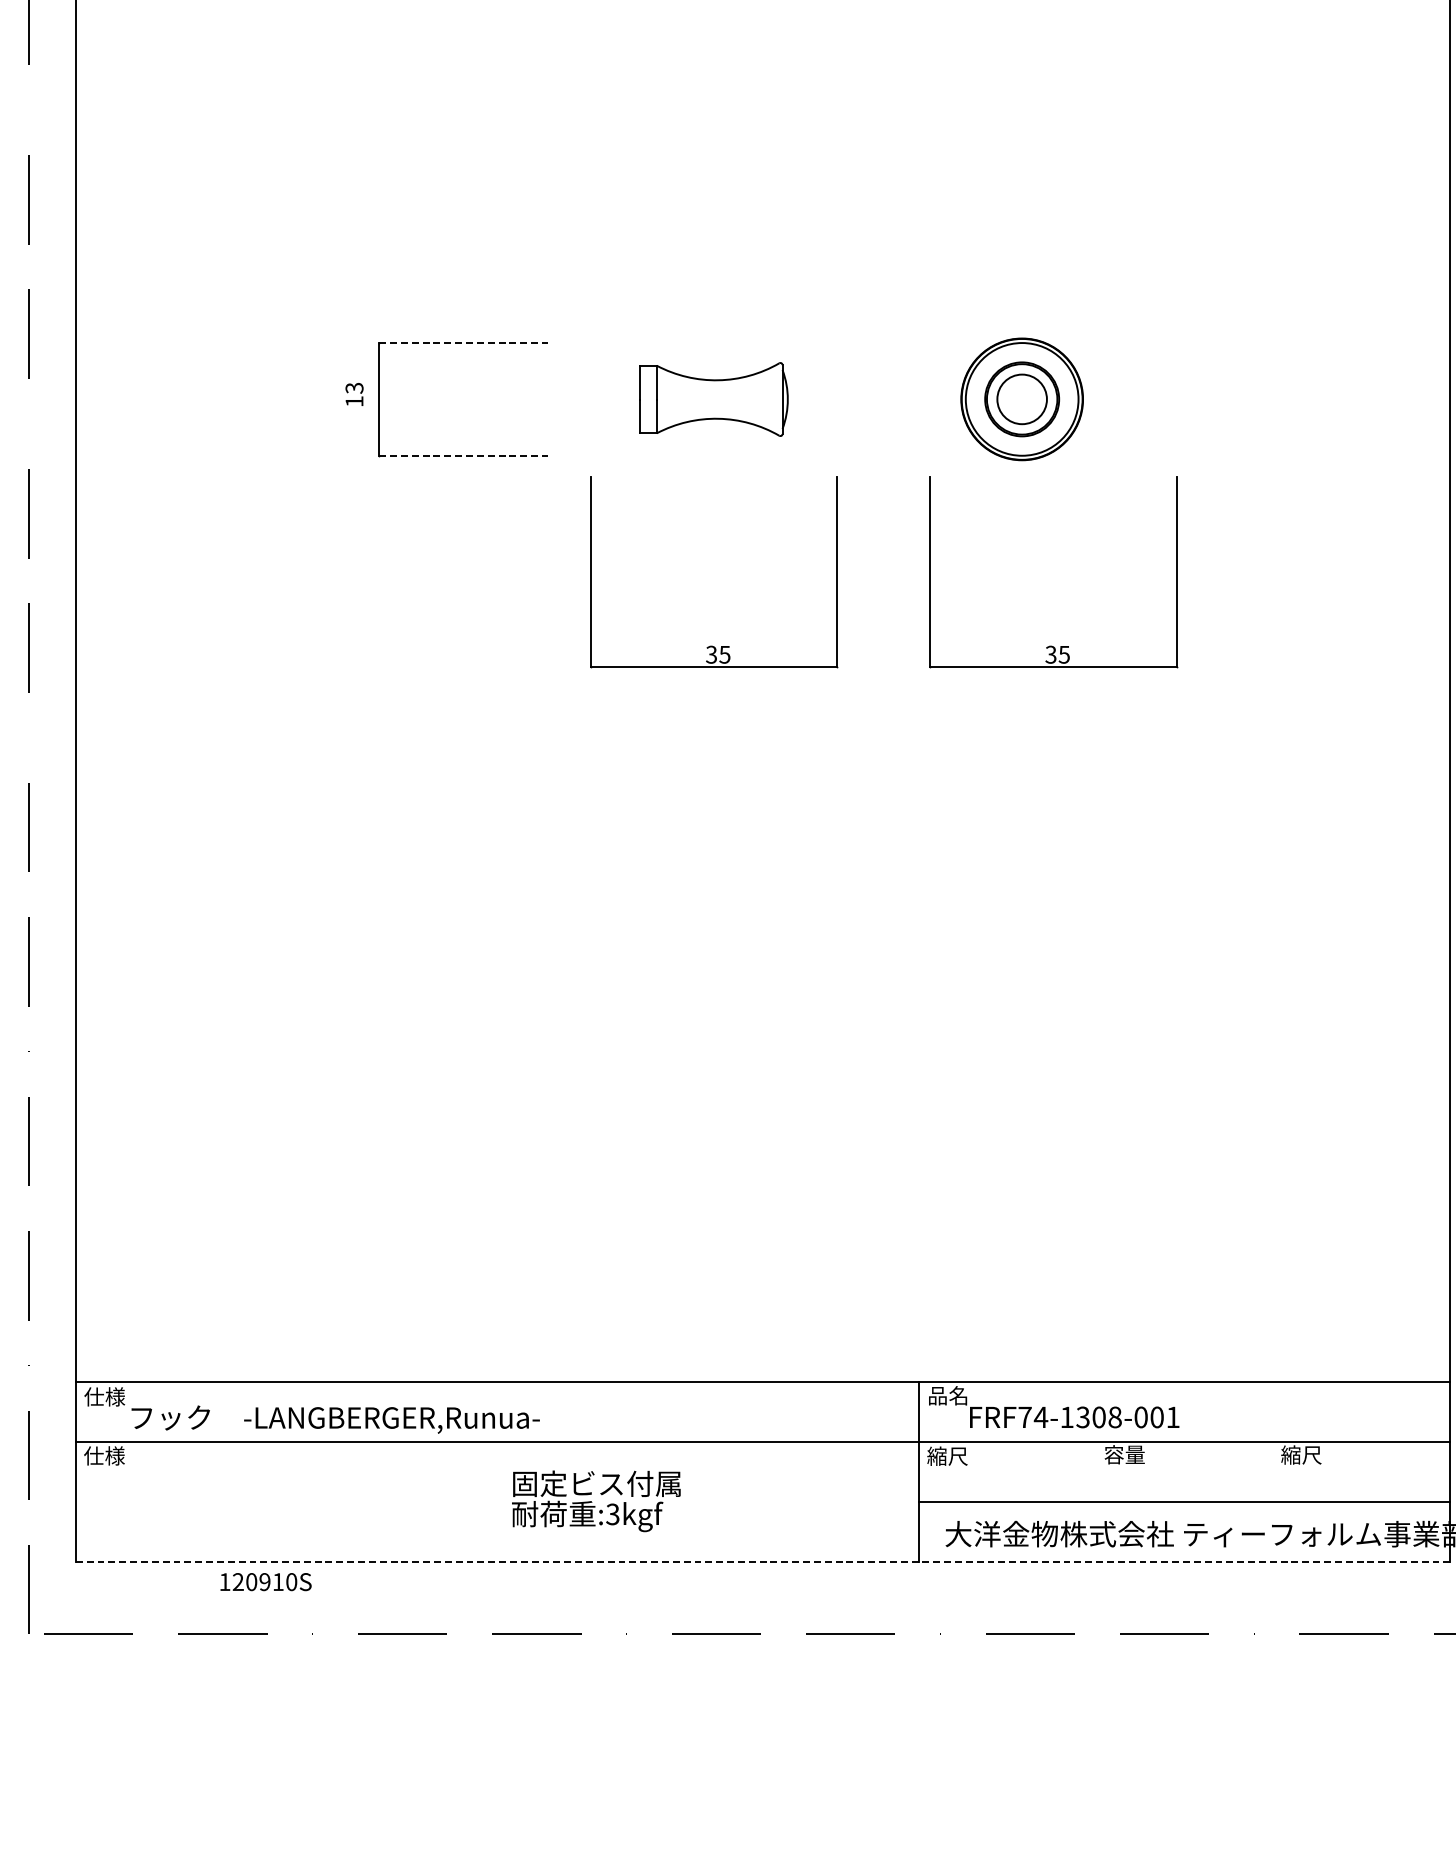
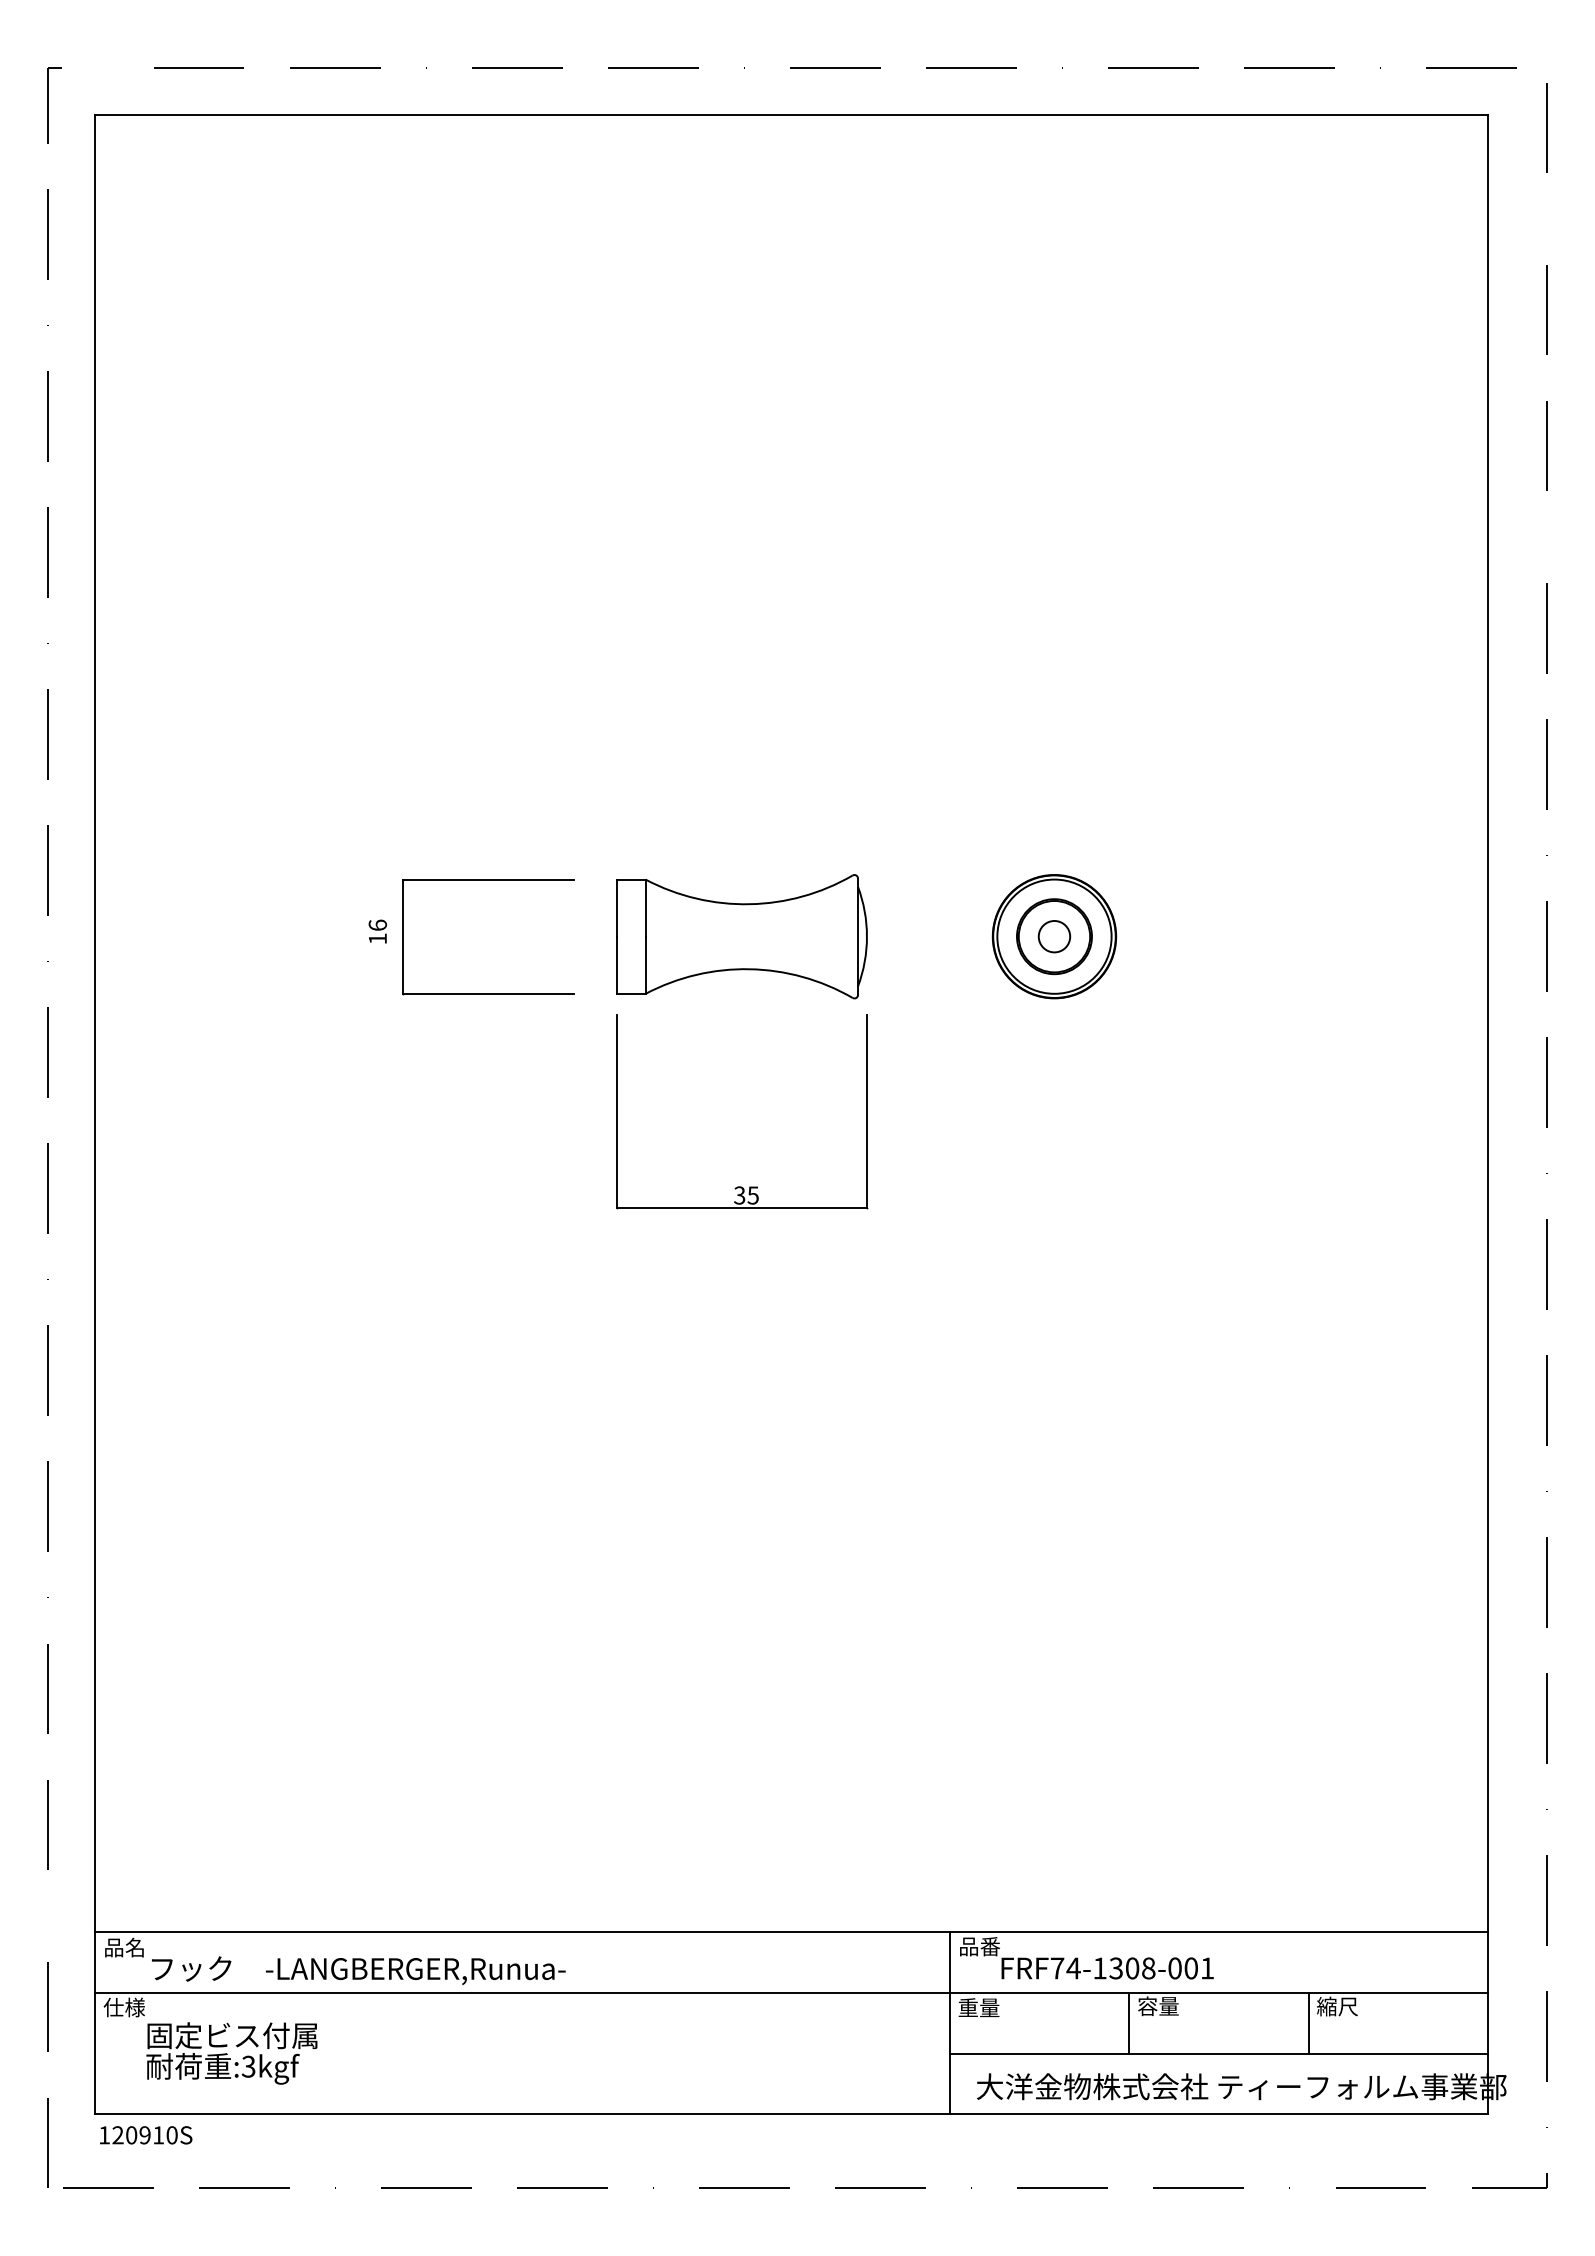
line: (463, 342) -> (488, 879), dashed -> solid
text: (354, 388) -> (377, 925), 13 -> 16
part: (713, 399) -> (741, 936), size x1.67
circle: (1022, 399) -> (1054, 936), size x0.62
line: (463, 455) -> (488, 993), dashed -> solid
part: (1052, 645) -> (1085, 1186), removed
text: (958, 1395) -> (989, 1946), 品名 -> 品番
text: (104, 1396) -> (124, 1947), 仕様 -> 品名
text: (947, 1455) -> (978, 2007), 縮尺 -> 重量
line: (1096, 1471) -> (1129, 2023), added
line: (1272, 1471) -> (1308, 2023), added
text: (595, 1501) -> (231, 2053), moved
line: (763, 1561) -> (792, 2114), dashed -> solid
text: (266, 1582) -> (146, 2135), moved

